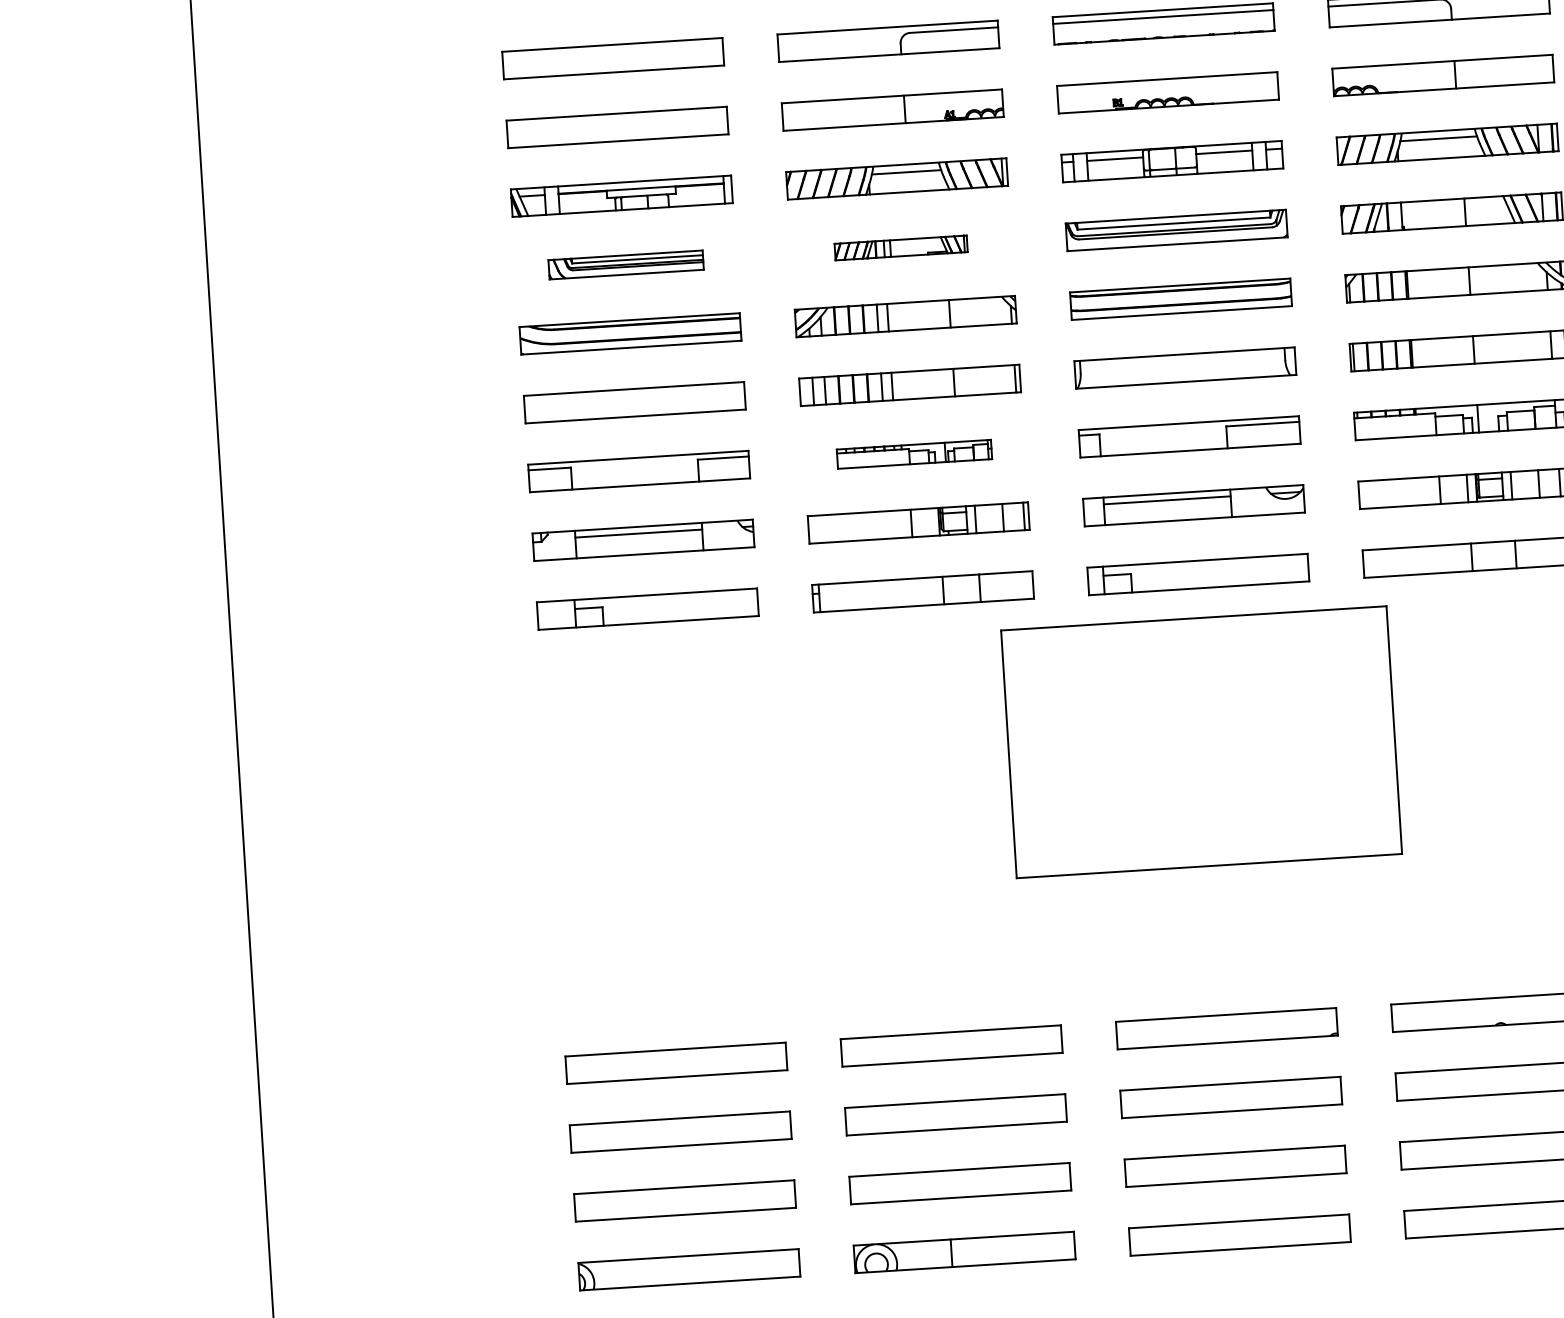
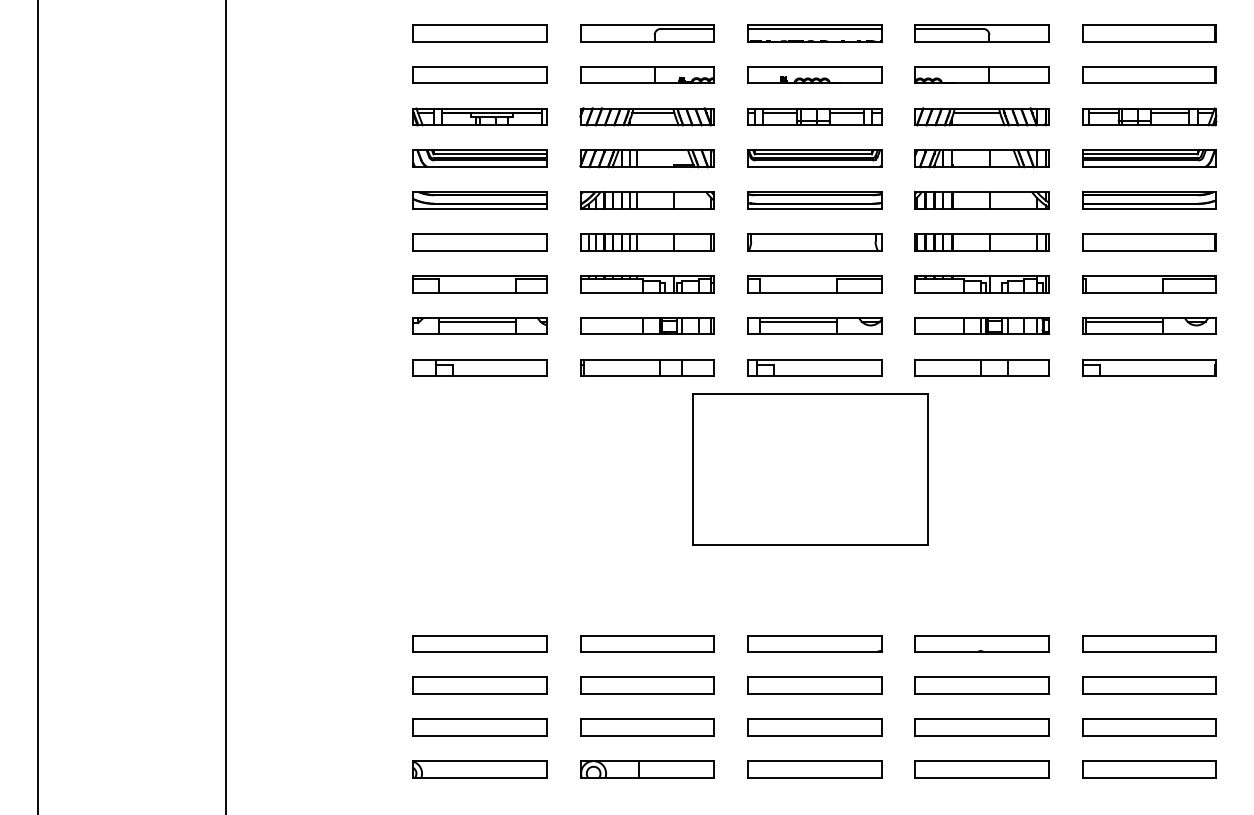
part: (899, 247) -> (646, 158), size x1.67
part: (625, 264) -> (479, 158), size x1.43
part: (914, 454) -> (647, 284), size x1.43

